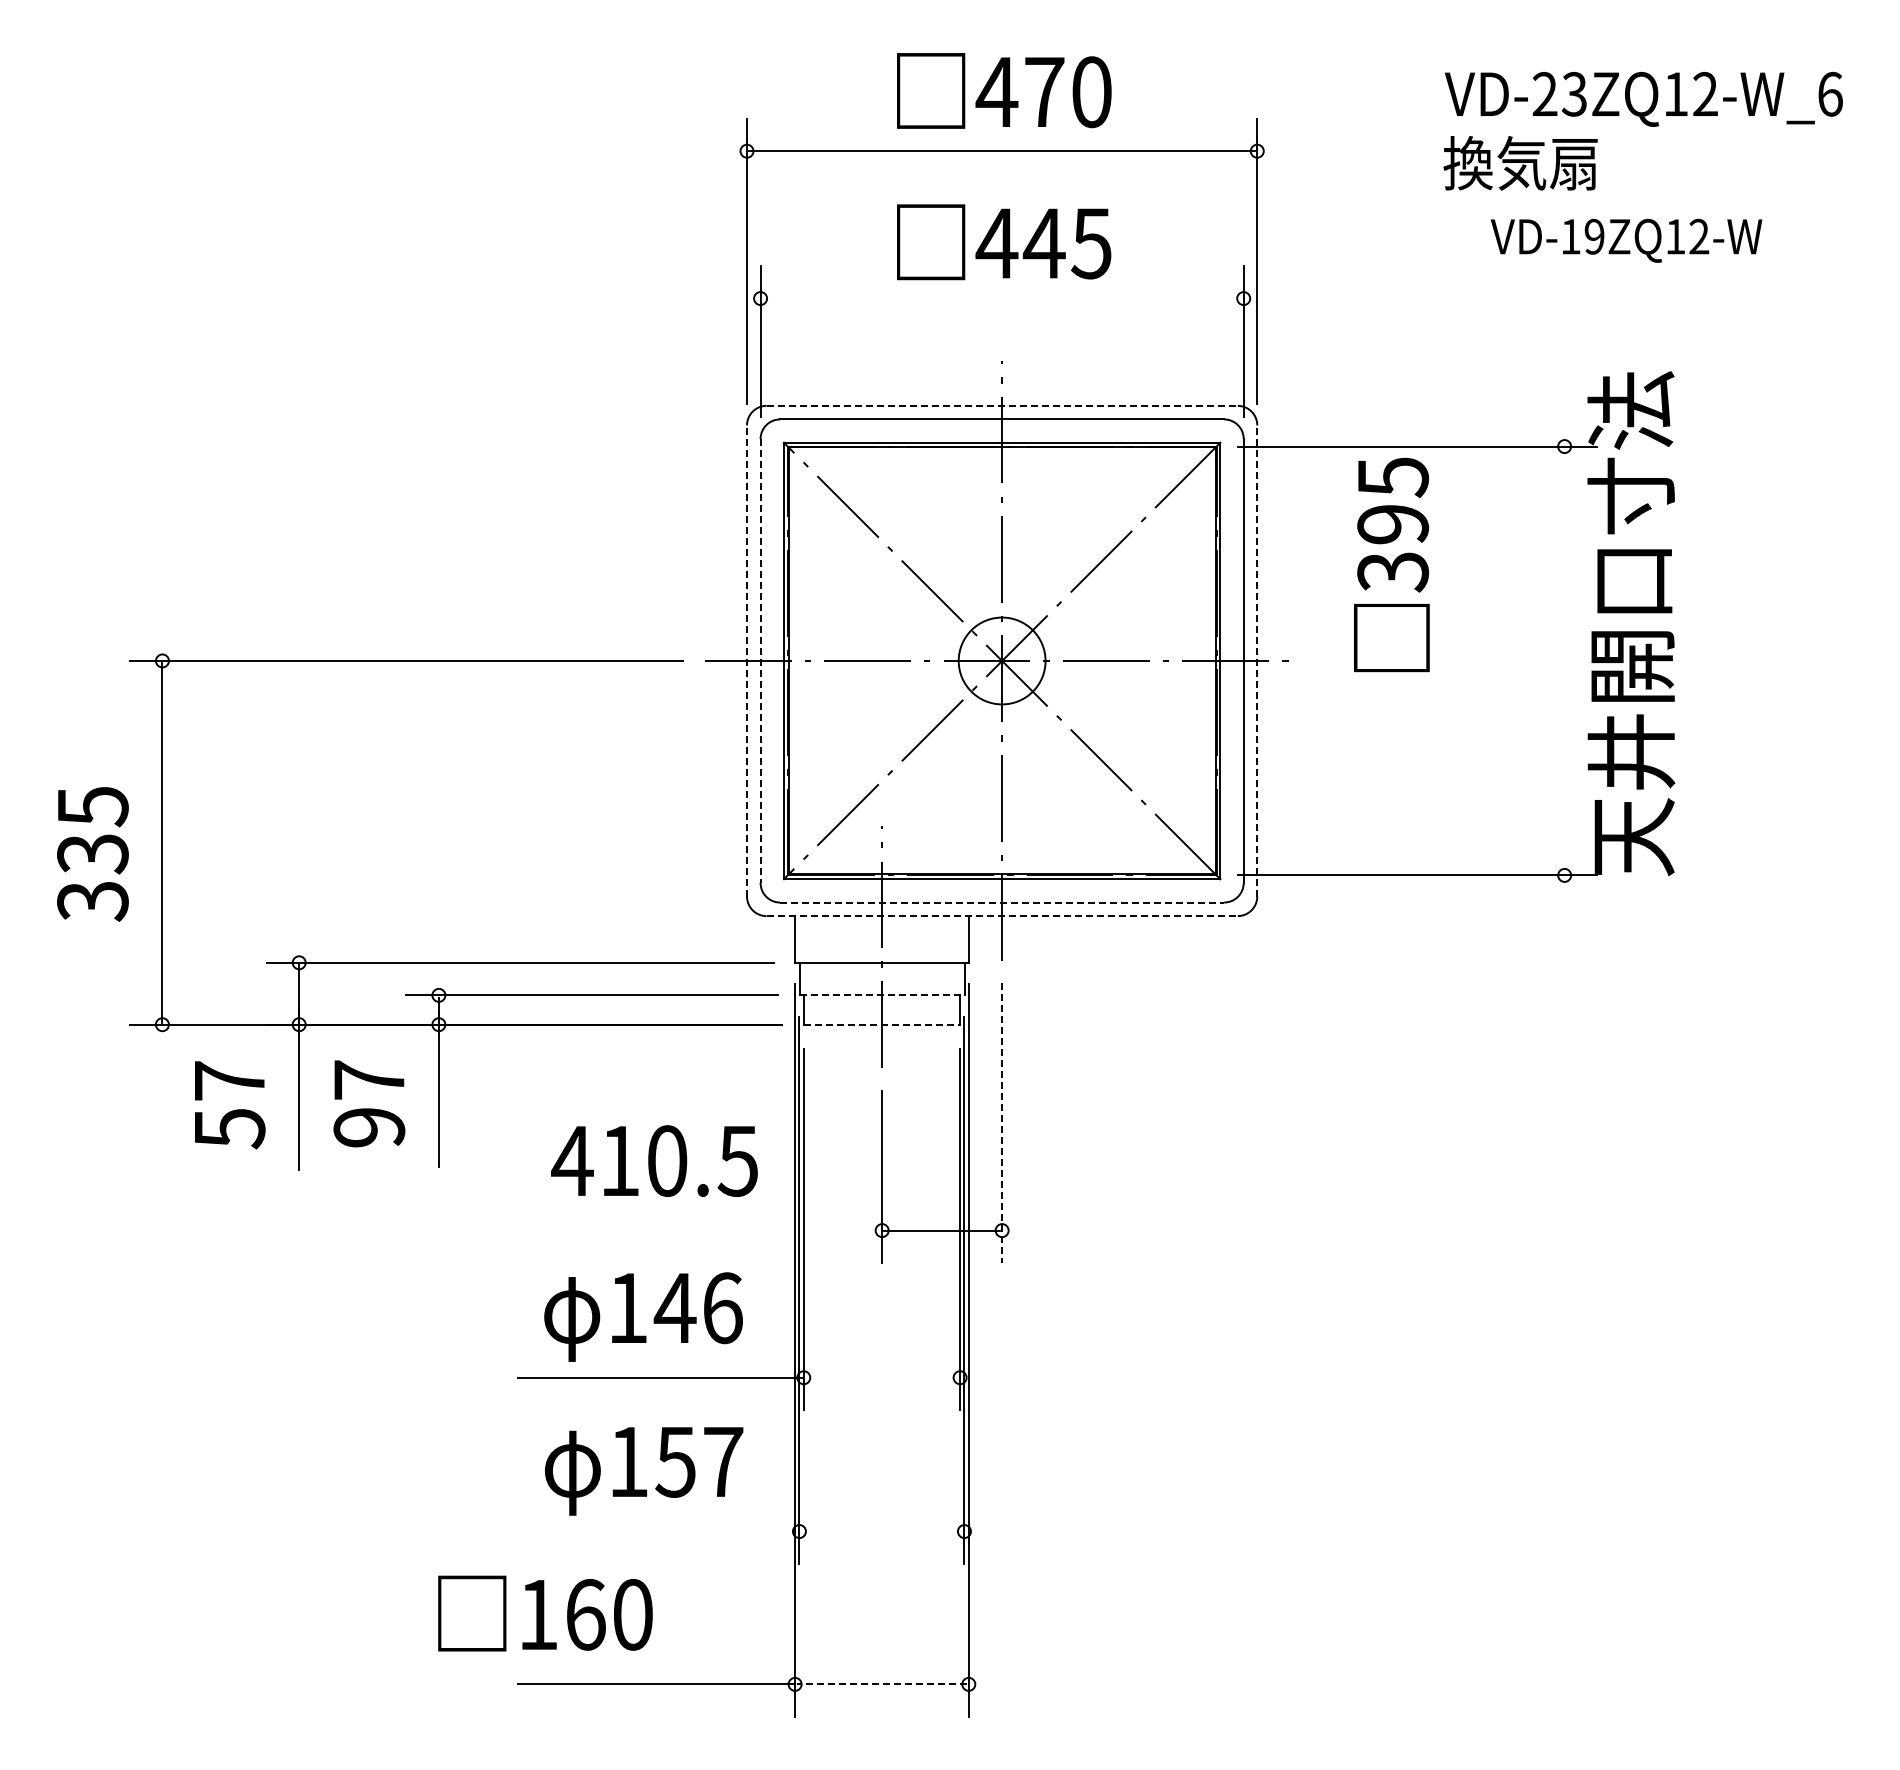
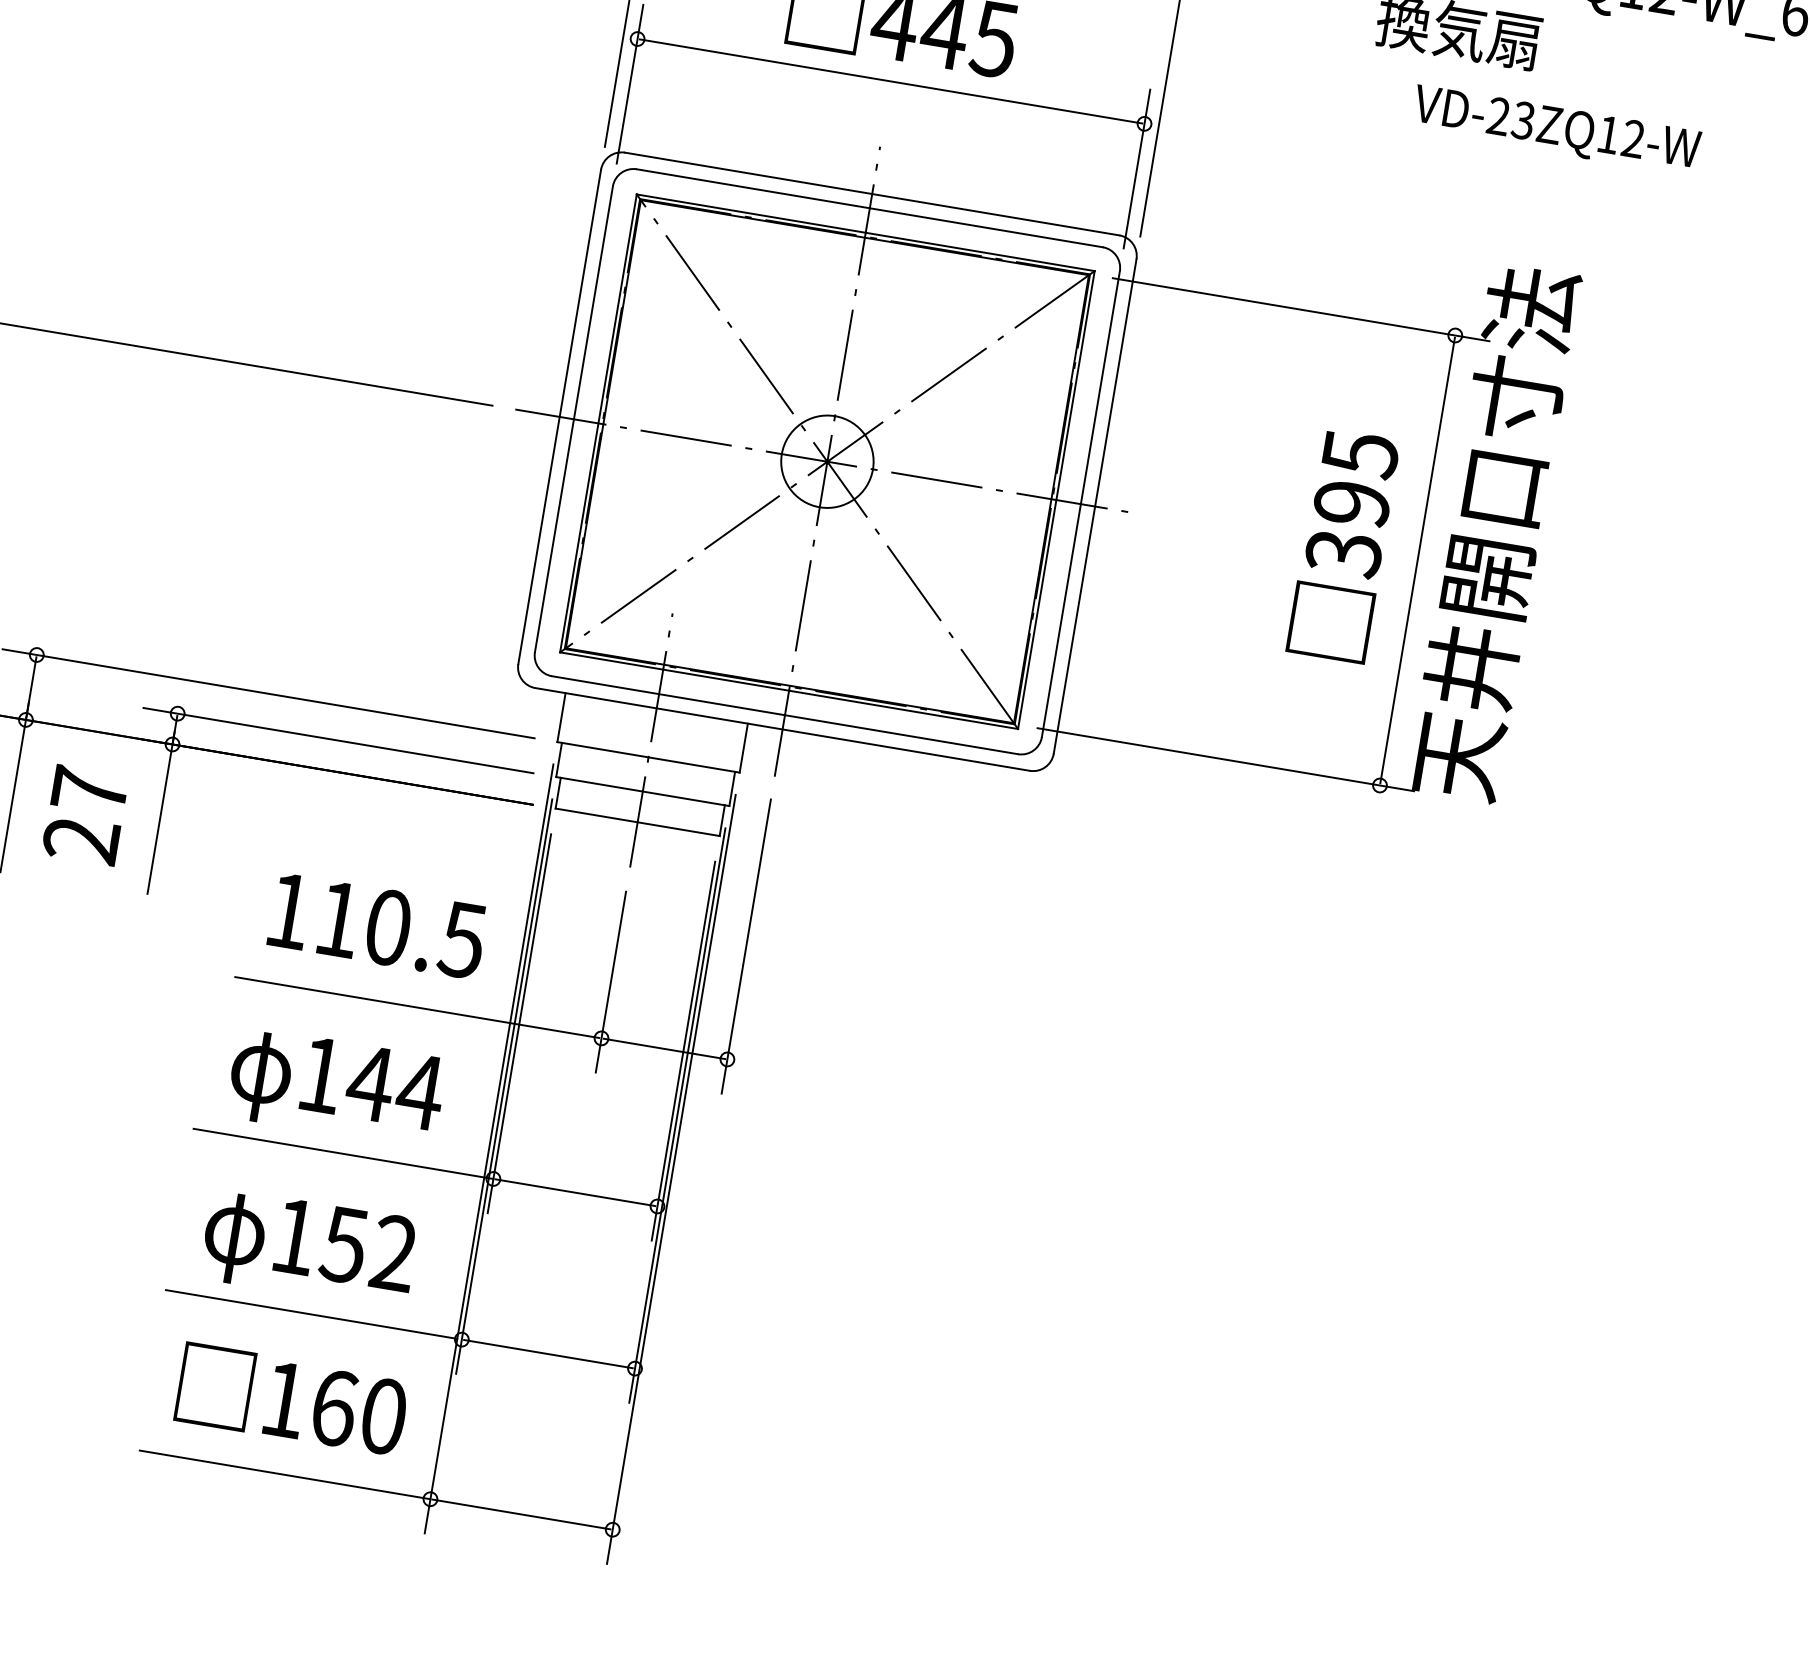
text: (1582, 236) -> (1510, 118), VD-19ZQ12-W -> VD-23ZQ12-W
line: (1001, 298) -> (890, 81), added
line: (1002, 405) -> (872, 193), dashed -> solid
text: (1391, 564) -> (1343, 545), moved
line: (747, 660) -> (560, 416), dashed -> solid
line: (1257, 660) -> (1095, 506), dashed -> solid
line: (1564, 660) -> (1417, 559), added
line: (760, 661) -> (573, 419), dashed -> solid
line: (1002, 902) -> (785, 715), dashed -> solid
line: (1002, 916) -> (782, 729), dashed -> solid
line: (882, 995) -> (643, 791), dashed -> solid
line: (882, 1024) -> (638, 822), dashed -> solid
line: (1002, 1123) -> (746, 947), dashed -> solid
text: (369, 1127) -> (81, 840), 97 -> 27
text: (572, 1160) -> (288, 910), 410.5 -> 110.5
line: (706, 1230) -> (417, 1007), added
text: (722, 1308) -> (420, 1092), 146 -> 144
line: (881, 1377) -> (575, 1192), added
text: (723, 1461) -> (394, 1252), 157 -> 152
line: (656, 1531) -> (311, 1314), added
line: (881, 1531) -> (547, 1353), added
text: (545, 1613) -> (292, 1399), moved
line: (881, 1684) -> (521, 1514), dashed -> solid

